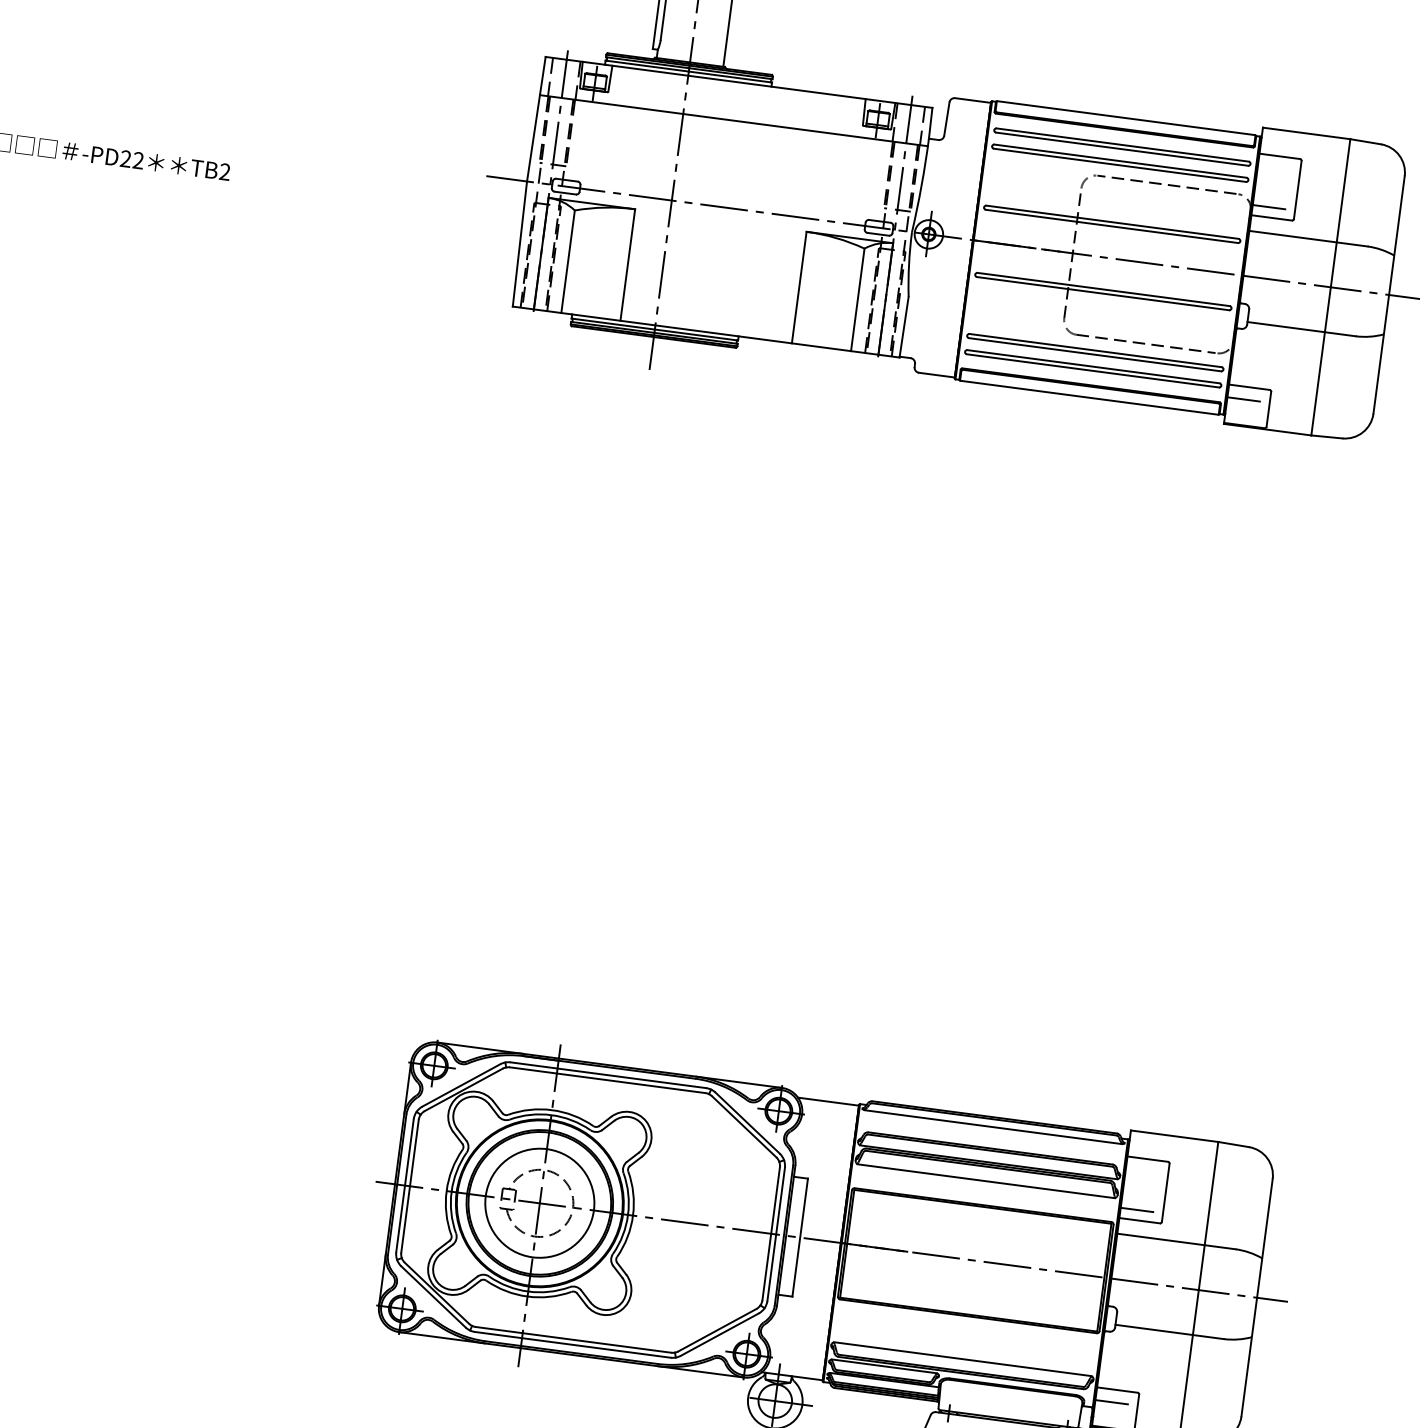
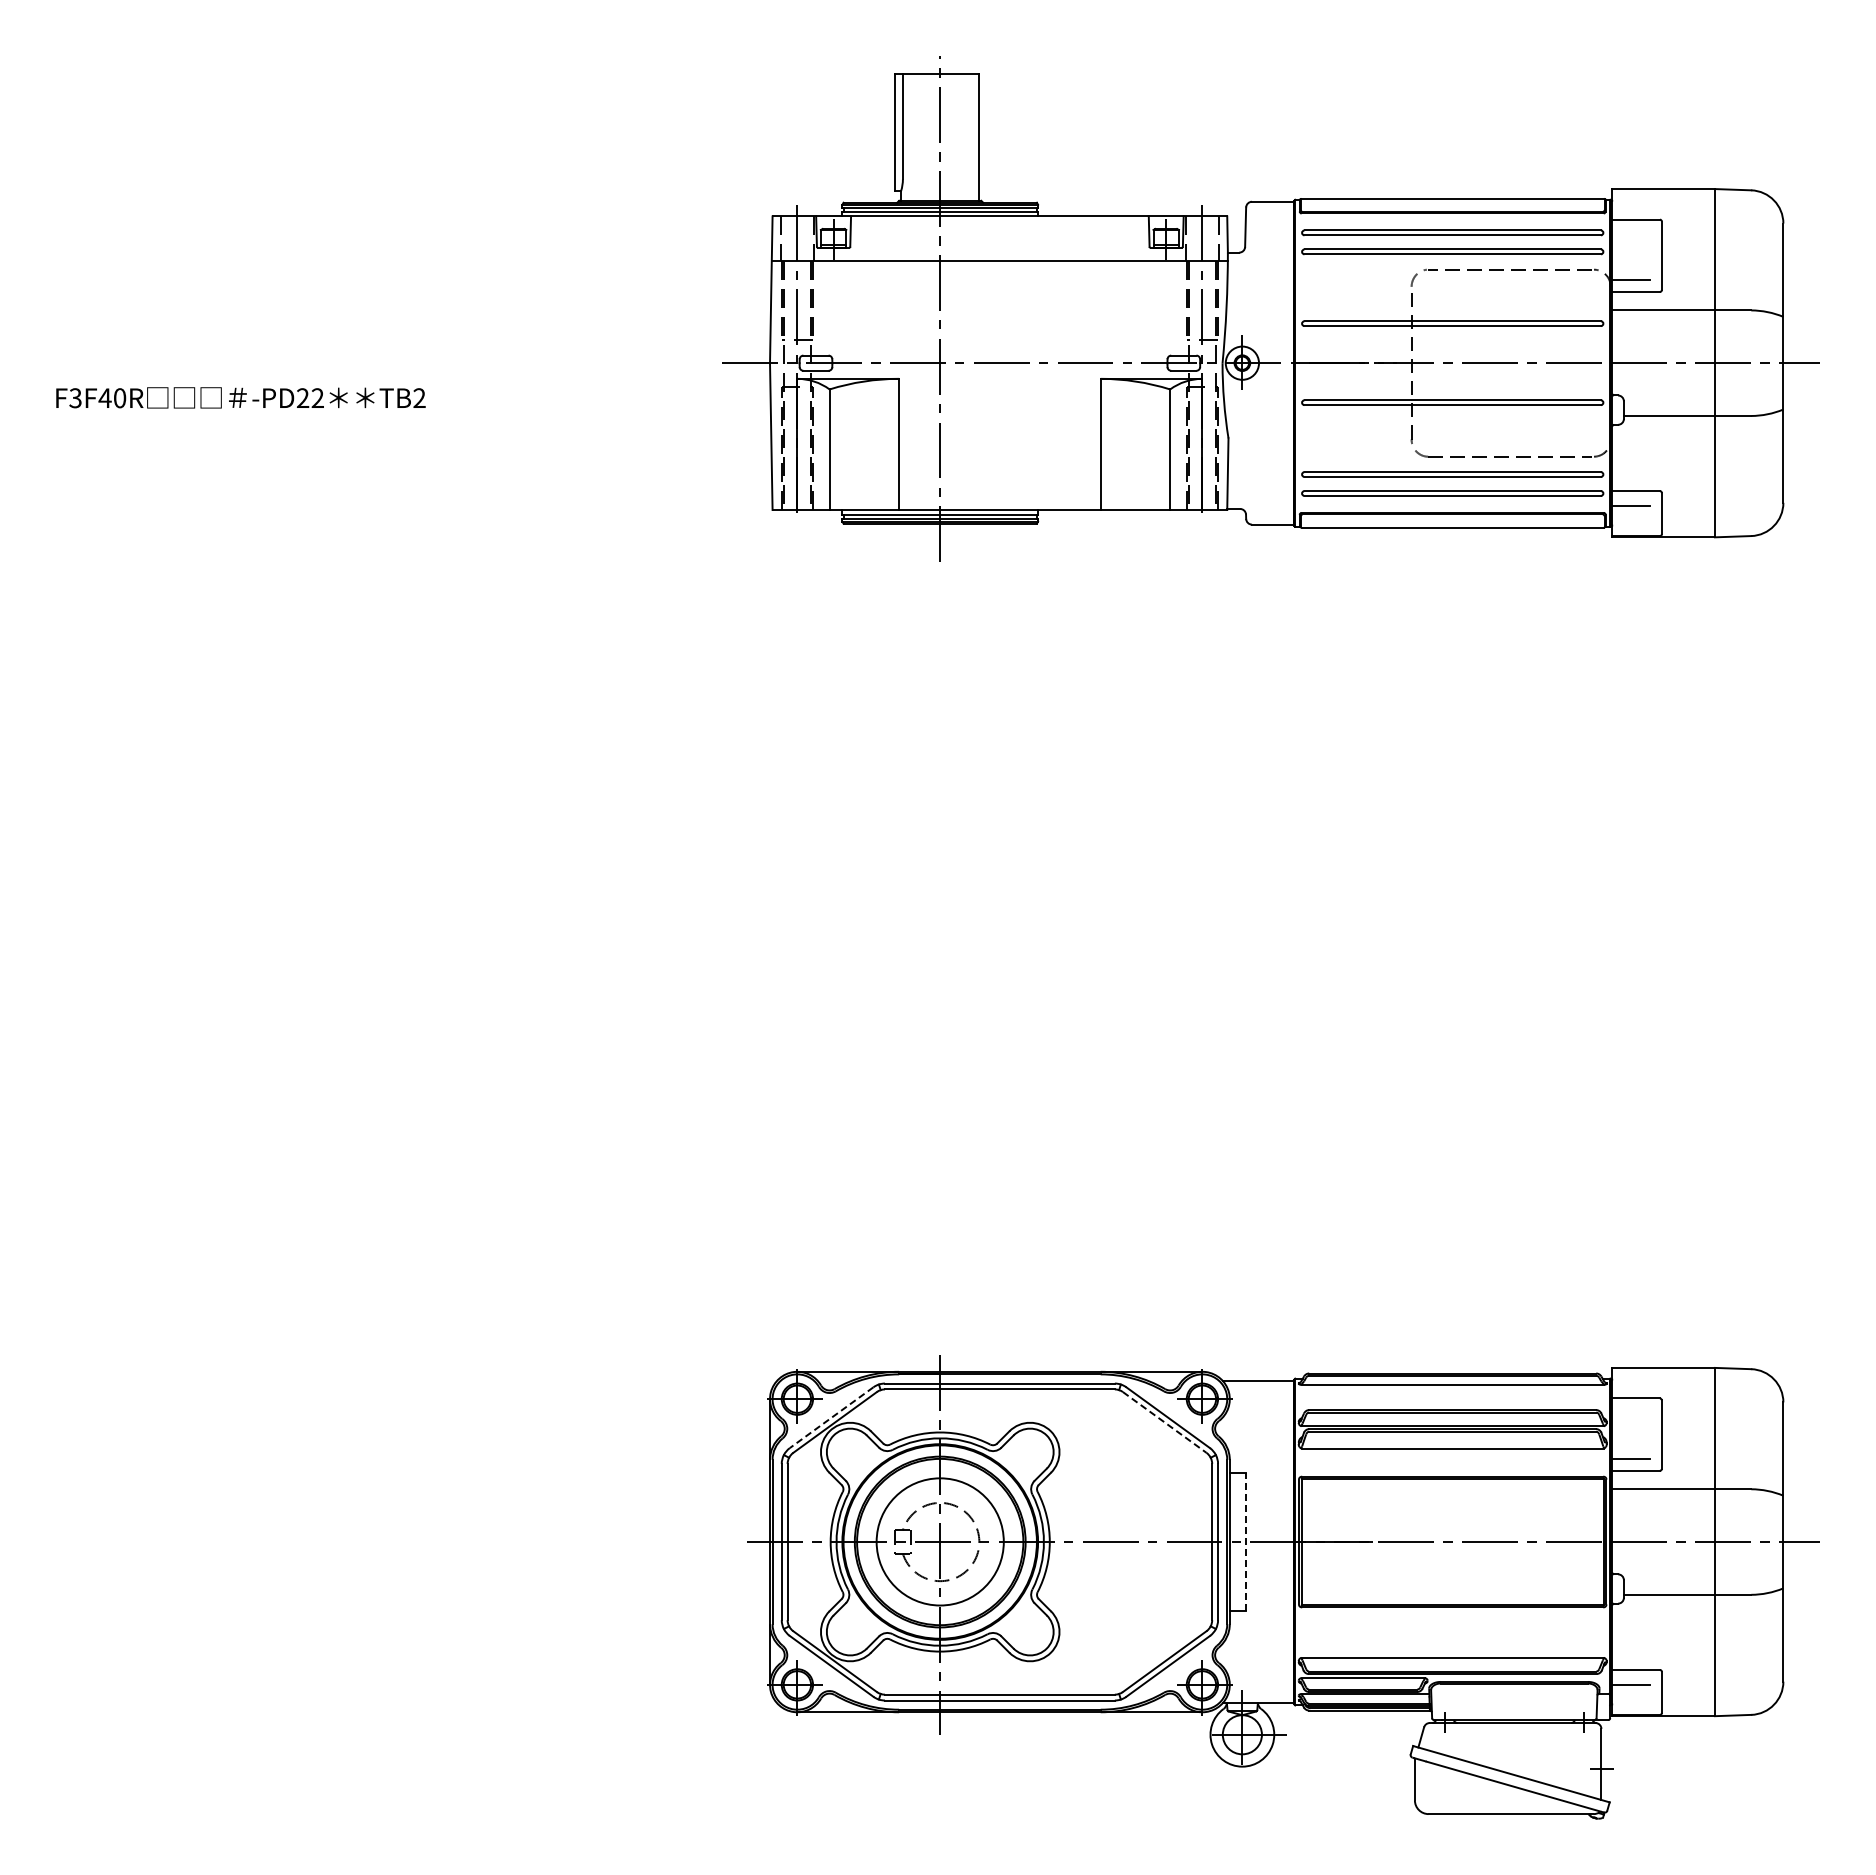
line: (461, 1085) -> (831, 1417), solid -> dashed
line: (743, 1126) -> (1164, 1422), solid -> dashed
line: (800, 1237) -> (1246, 1541), solid -> dashed

